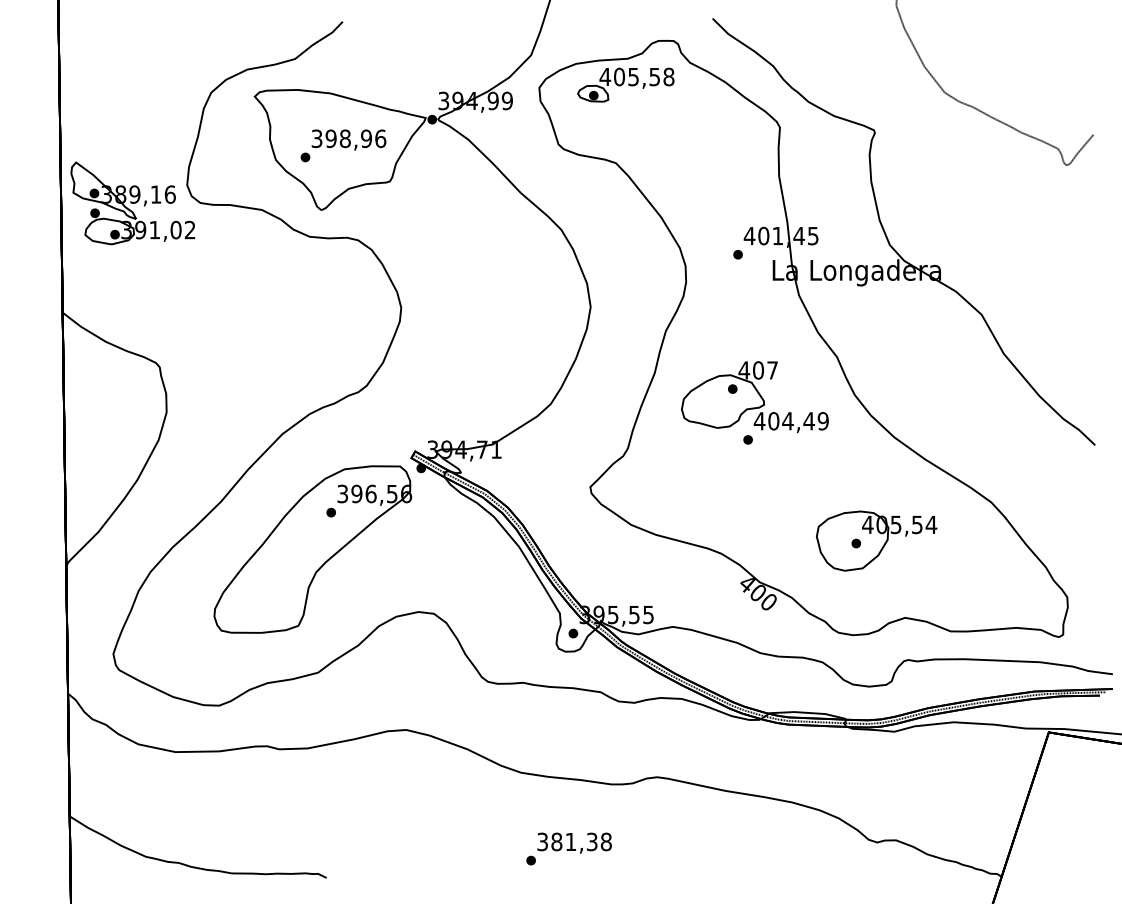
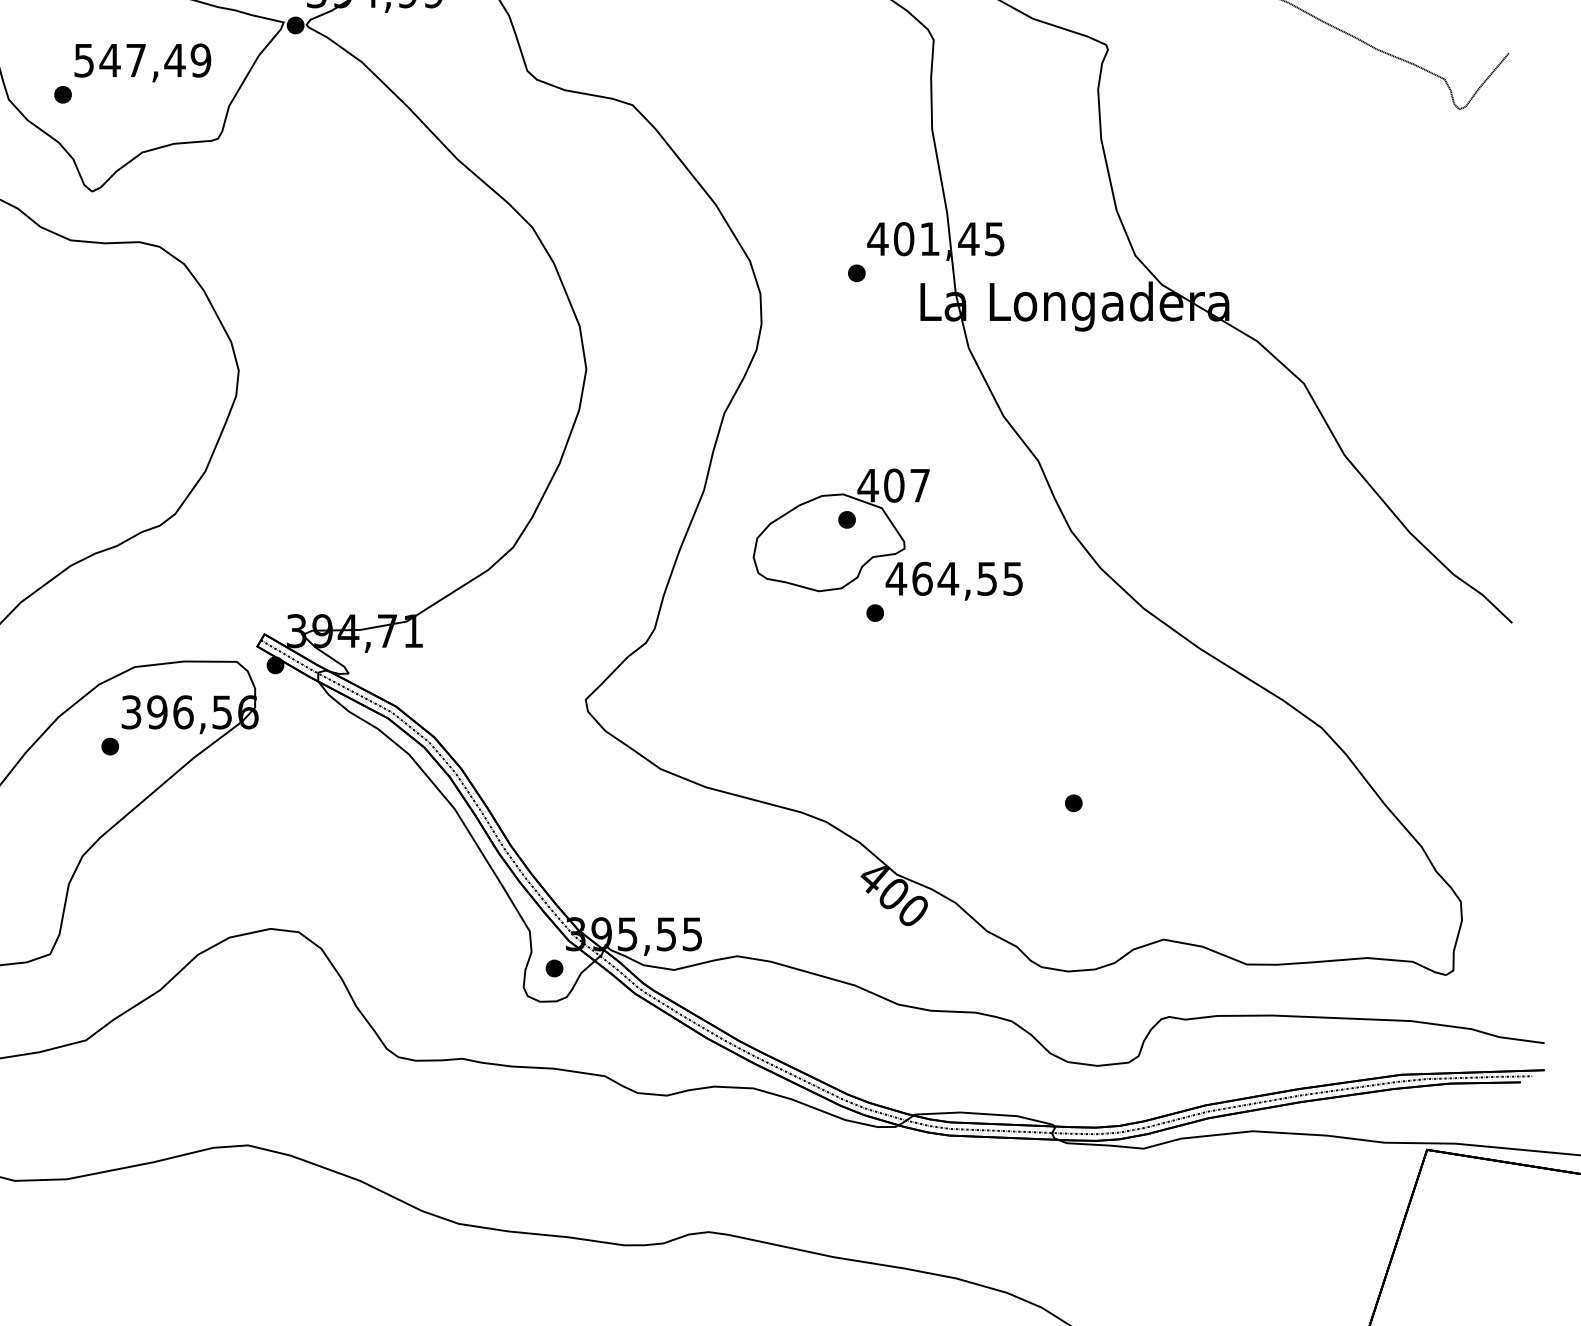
text: (349, 138) -> (143, 60), 398,96 -> 547,49
text: (798, 421) -> (967, 579), 404,49 -> 464,55
part: (876, 540) -> (1110, 797), removed

